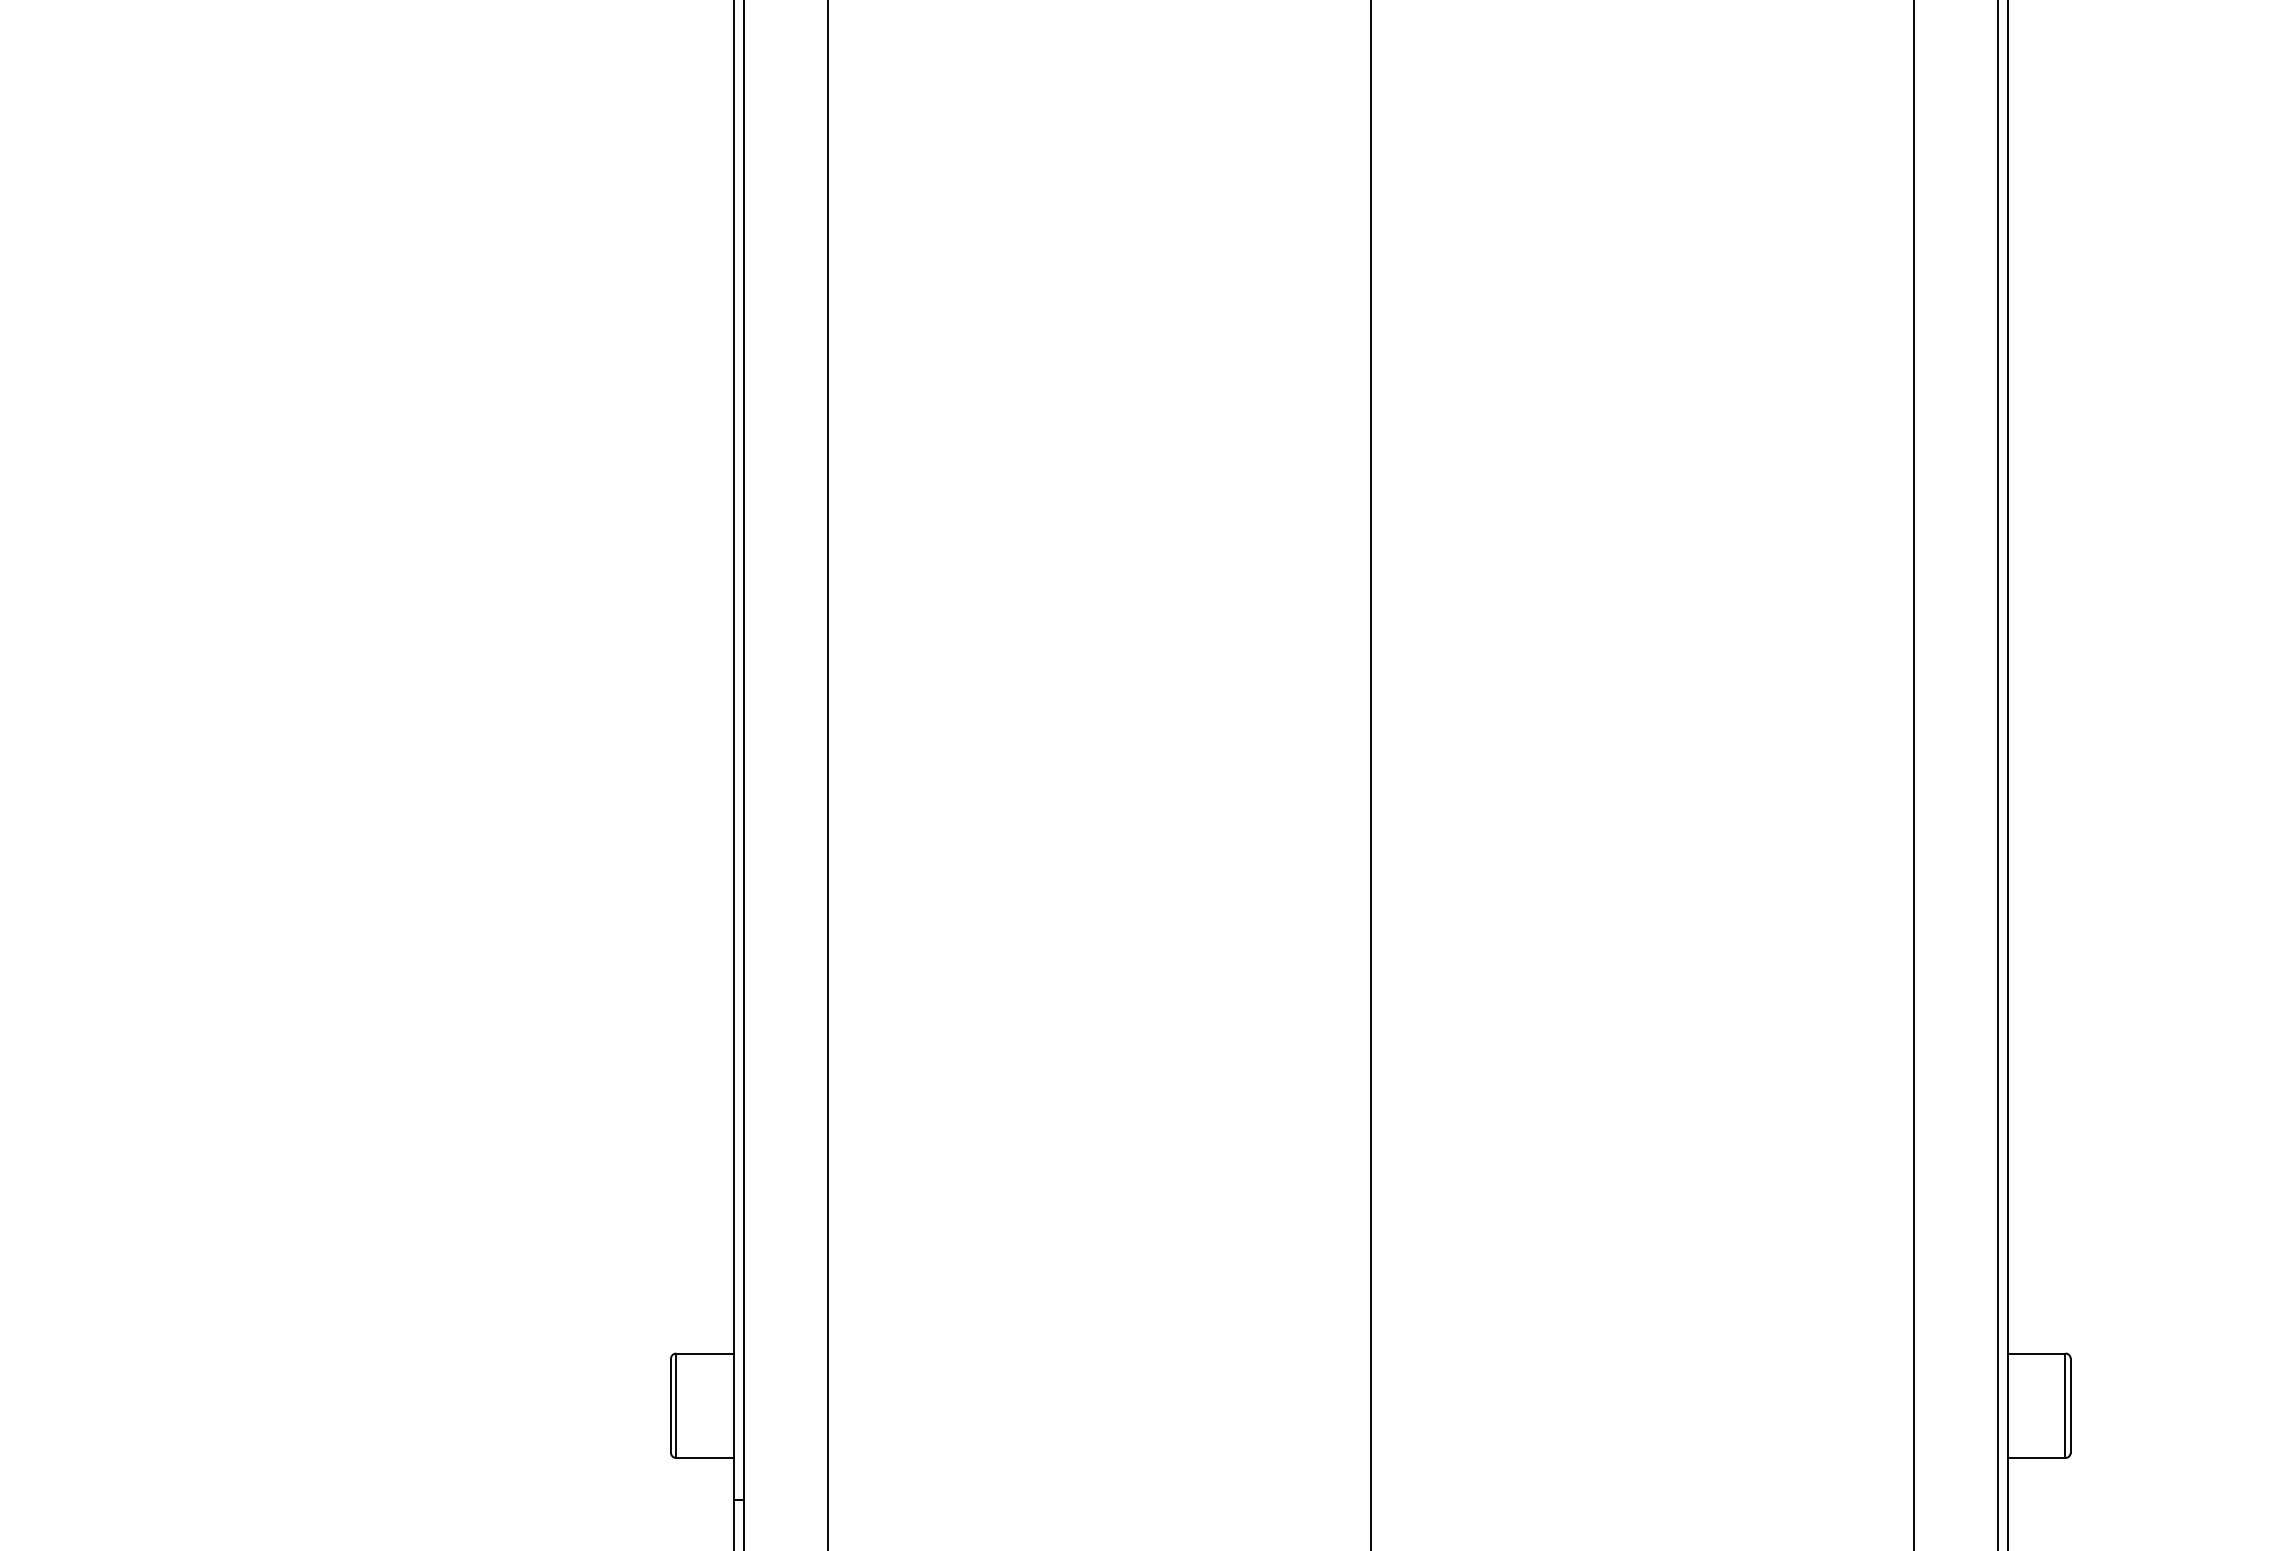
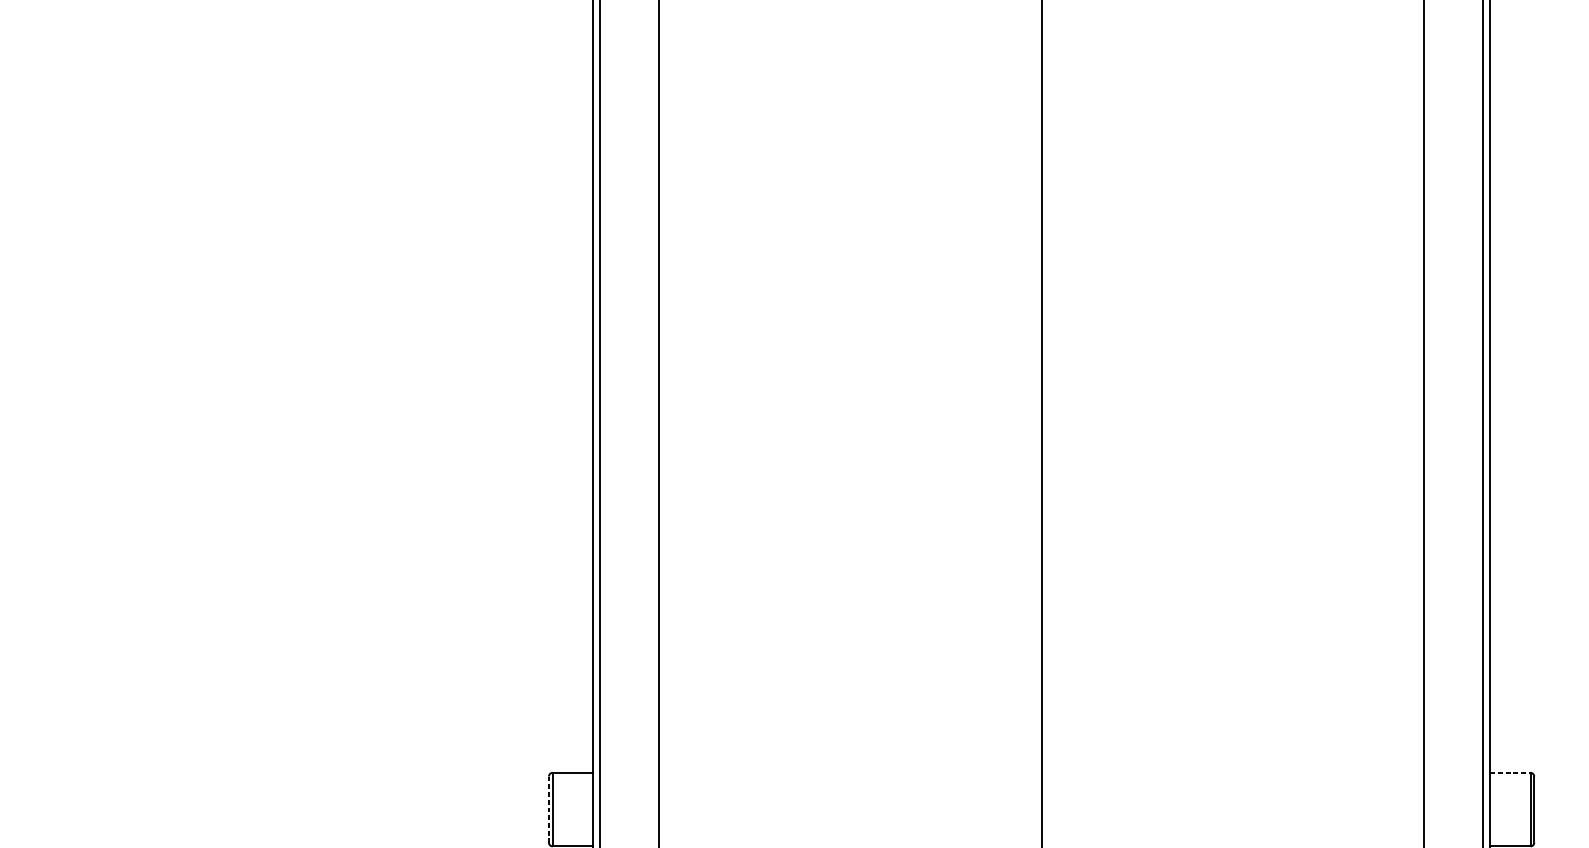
line: (2036, 1353) -> (1510, 772), solid -> dashed
line: (670, 1406) -> (548, 810), solid -> dashed

